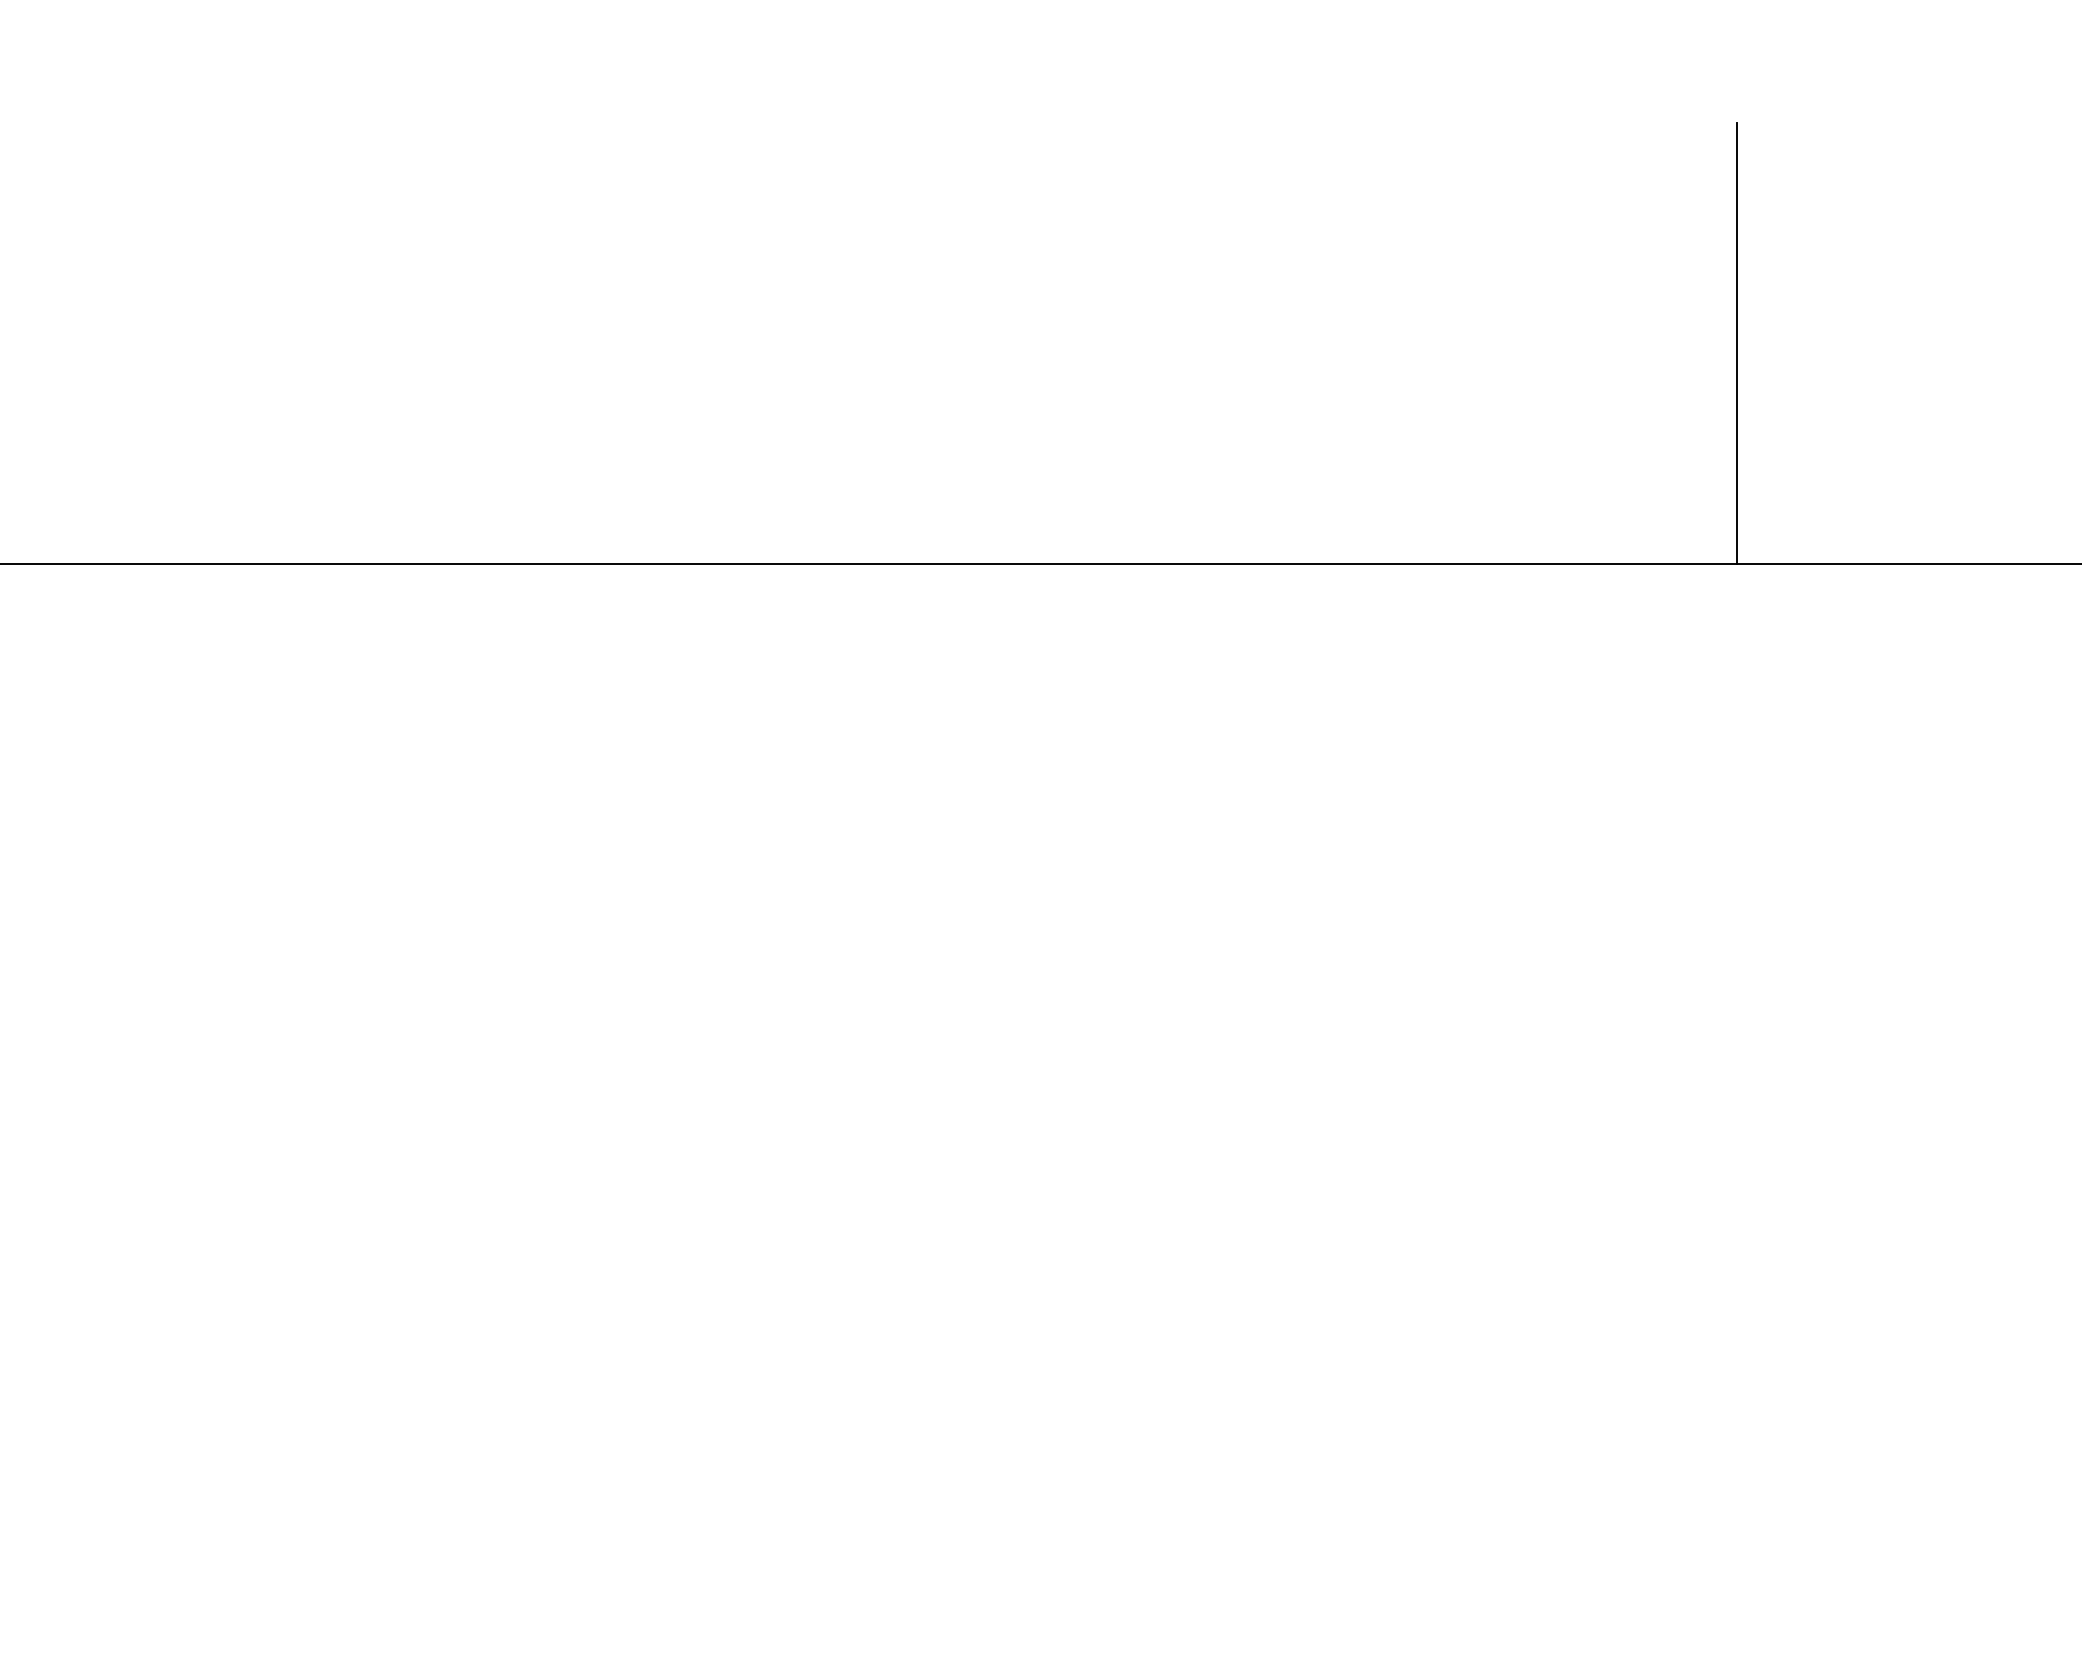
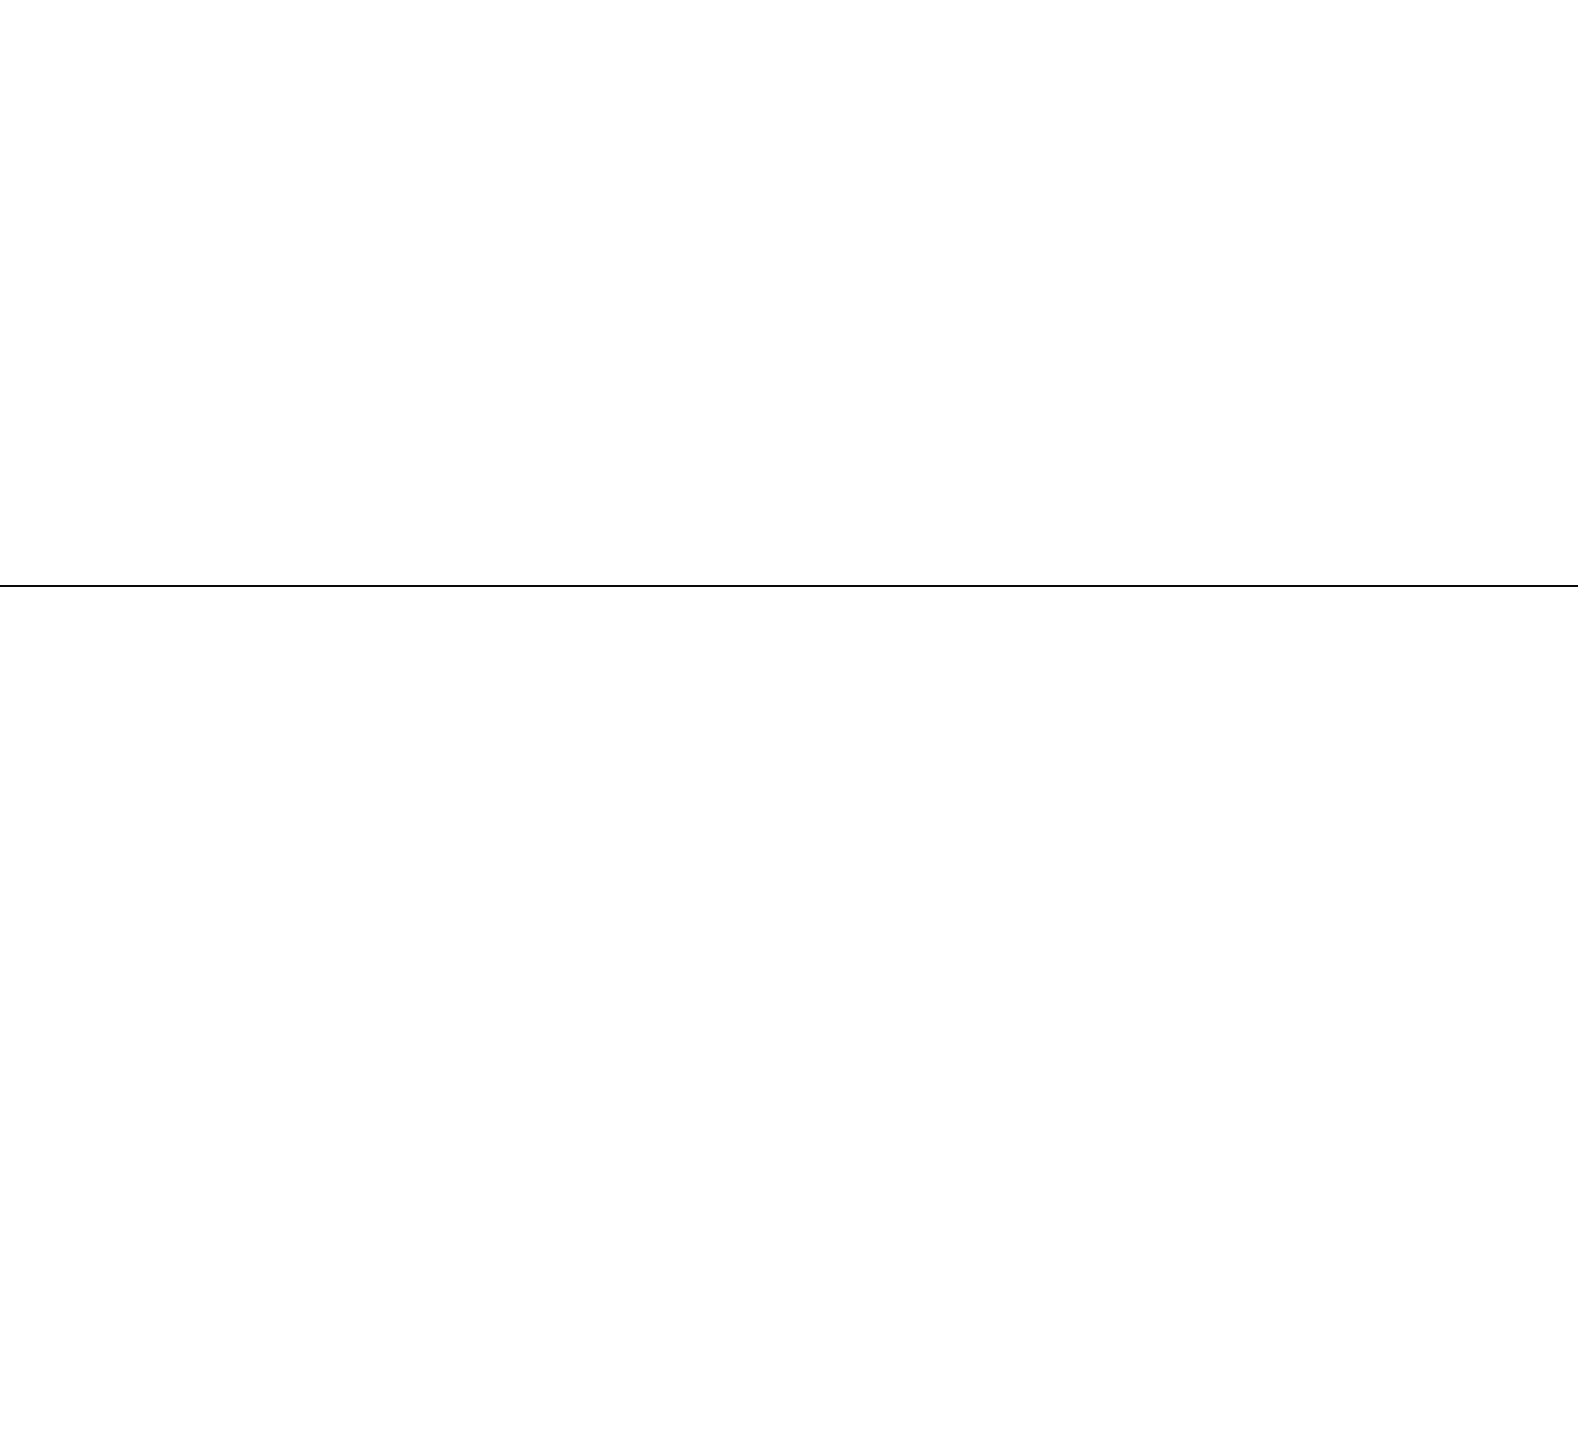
line: (1737, 343) -> (1492, 385), removed

